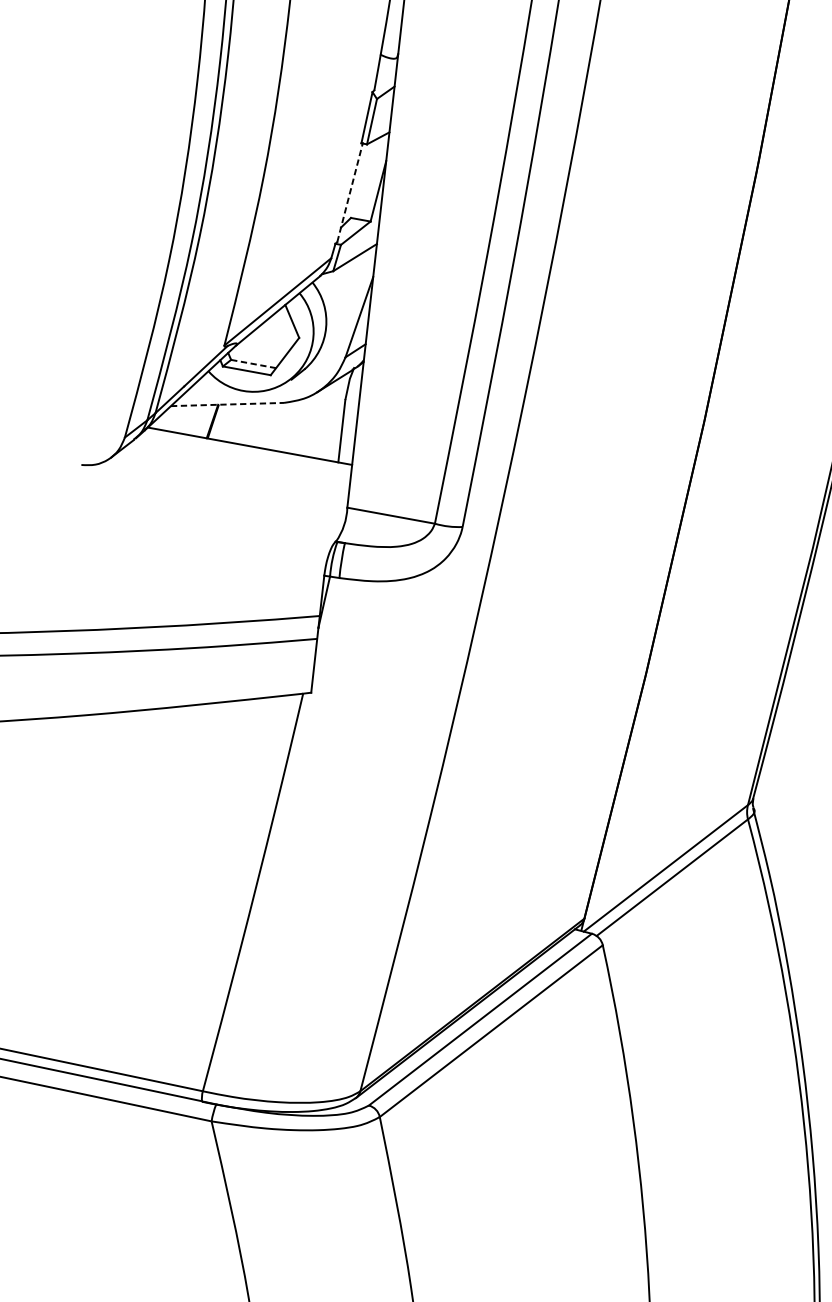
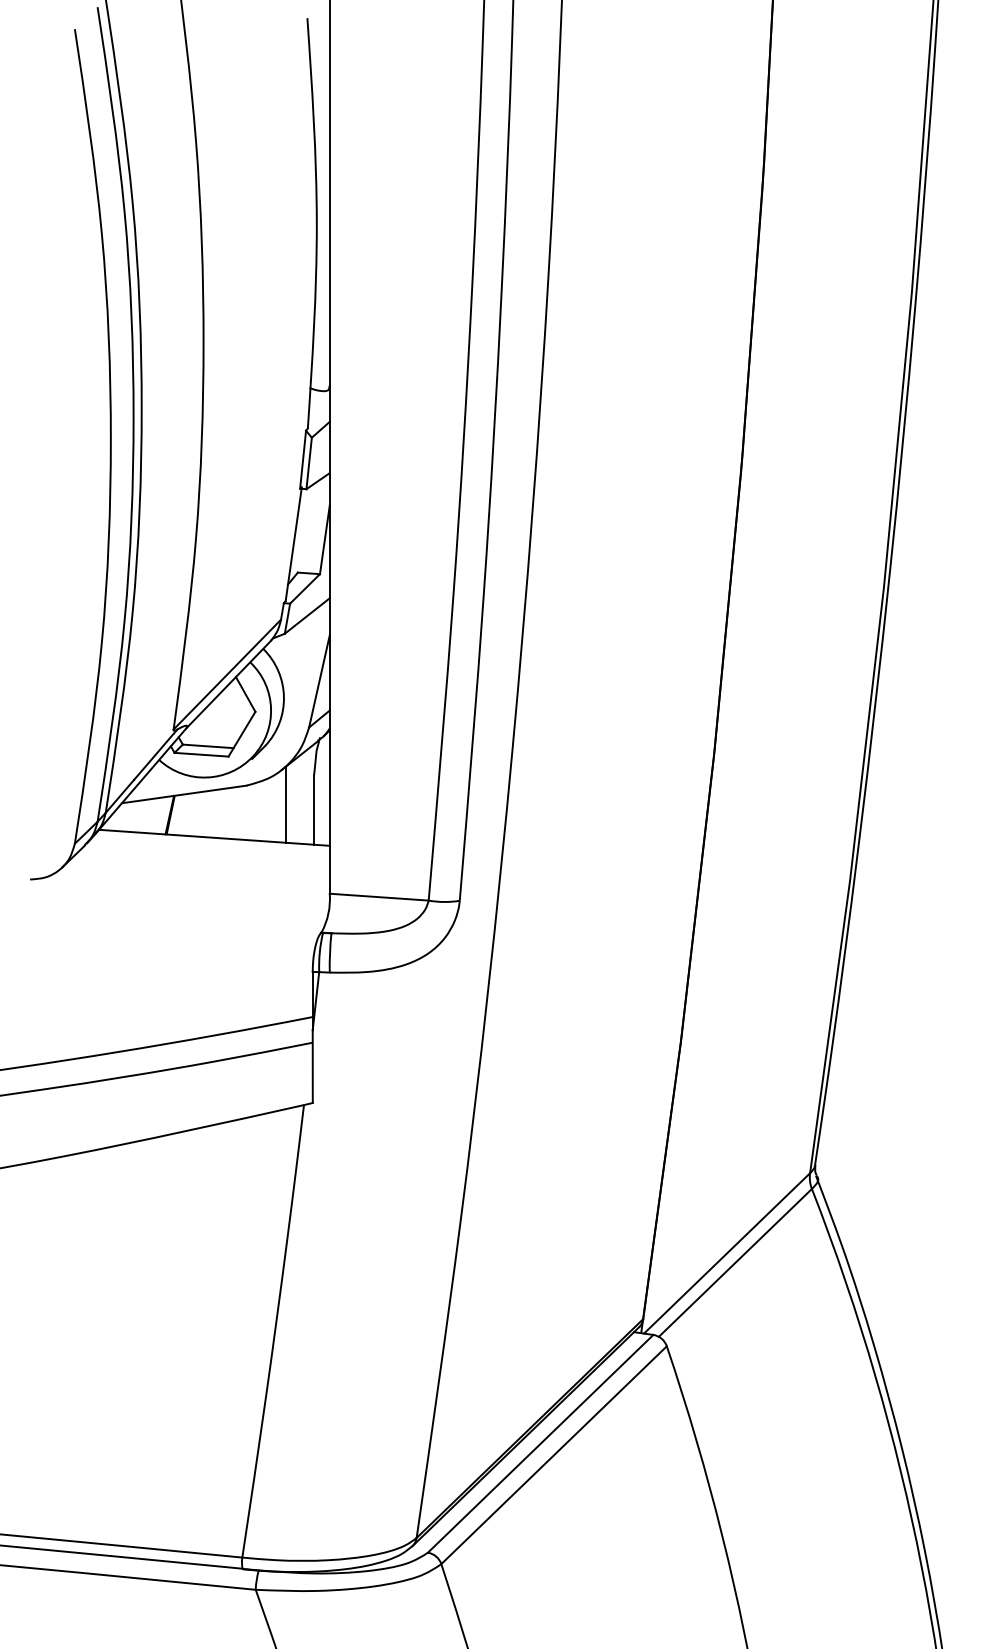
line: (350, 191) -> (293, 543), dashed -> solid
line: (253, 364) -> (208, 746), dashed -> solid
line: (227, 404) -> (184, 794), dashed -> solid
line: (316, 423) -> (285, 804), added

